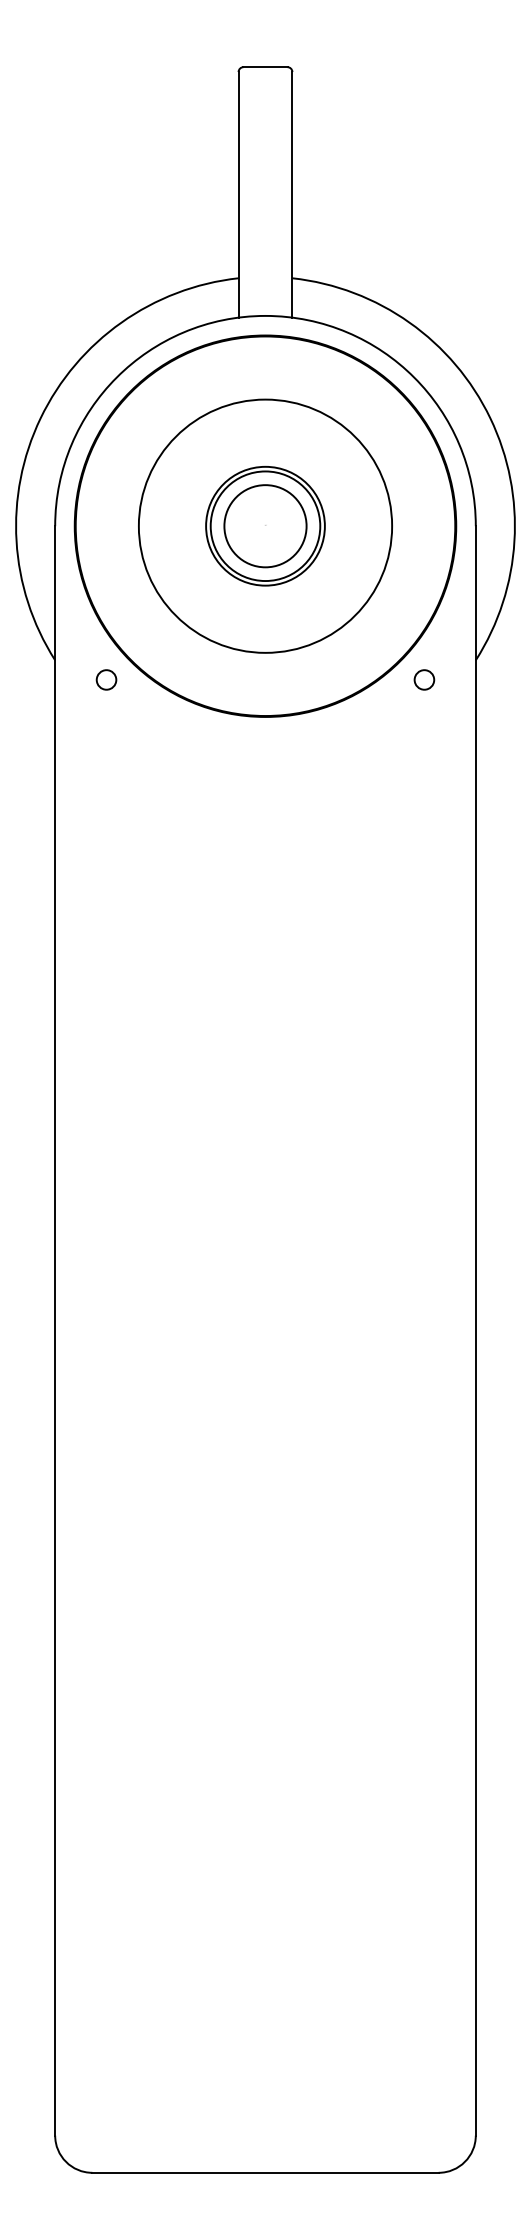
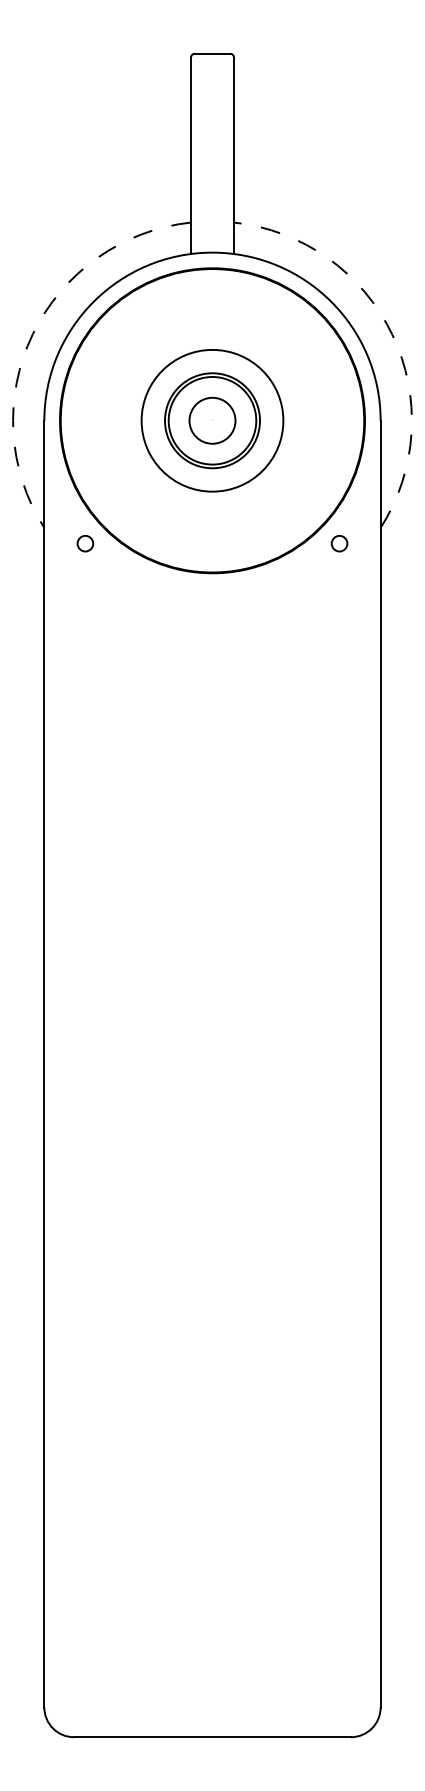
arc: (40, 418) -> (32, 334), solid -> dashed
arc: (490, 418) -> (392, 334), solid -> dashed
circle: (265, 525) -> (212, 420), size x0.7
circle: (265, 526) -> (212, 420), size x0.7

